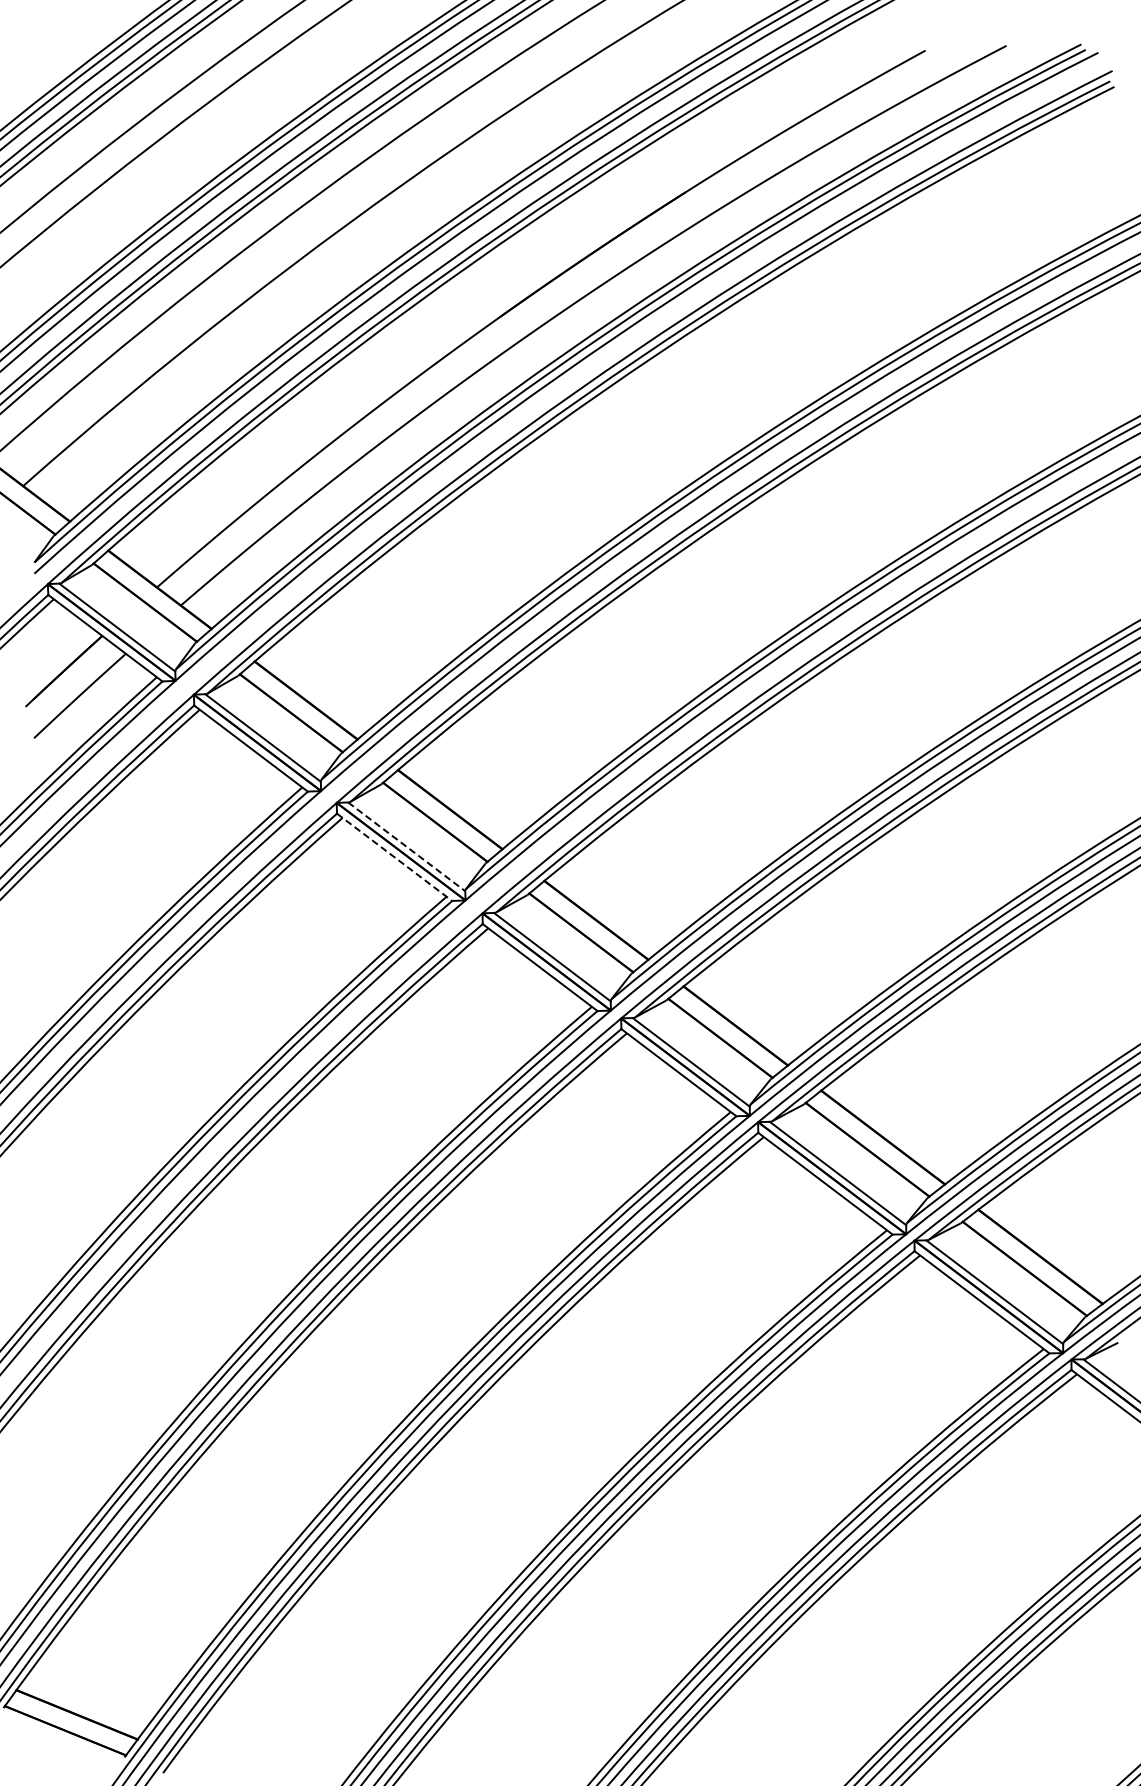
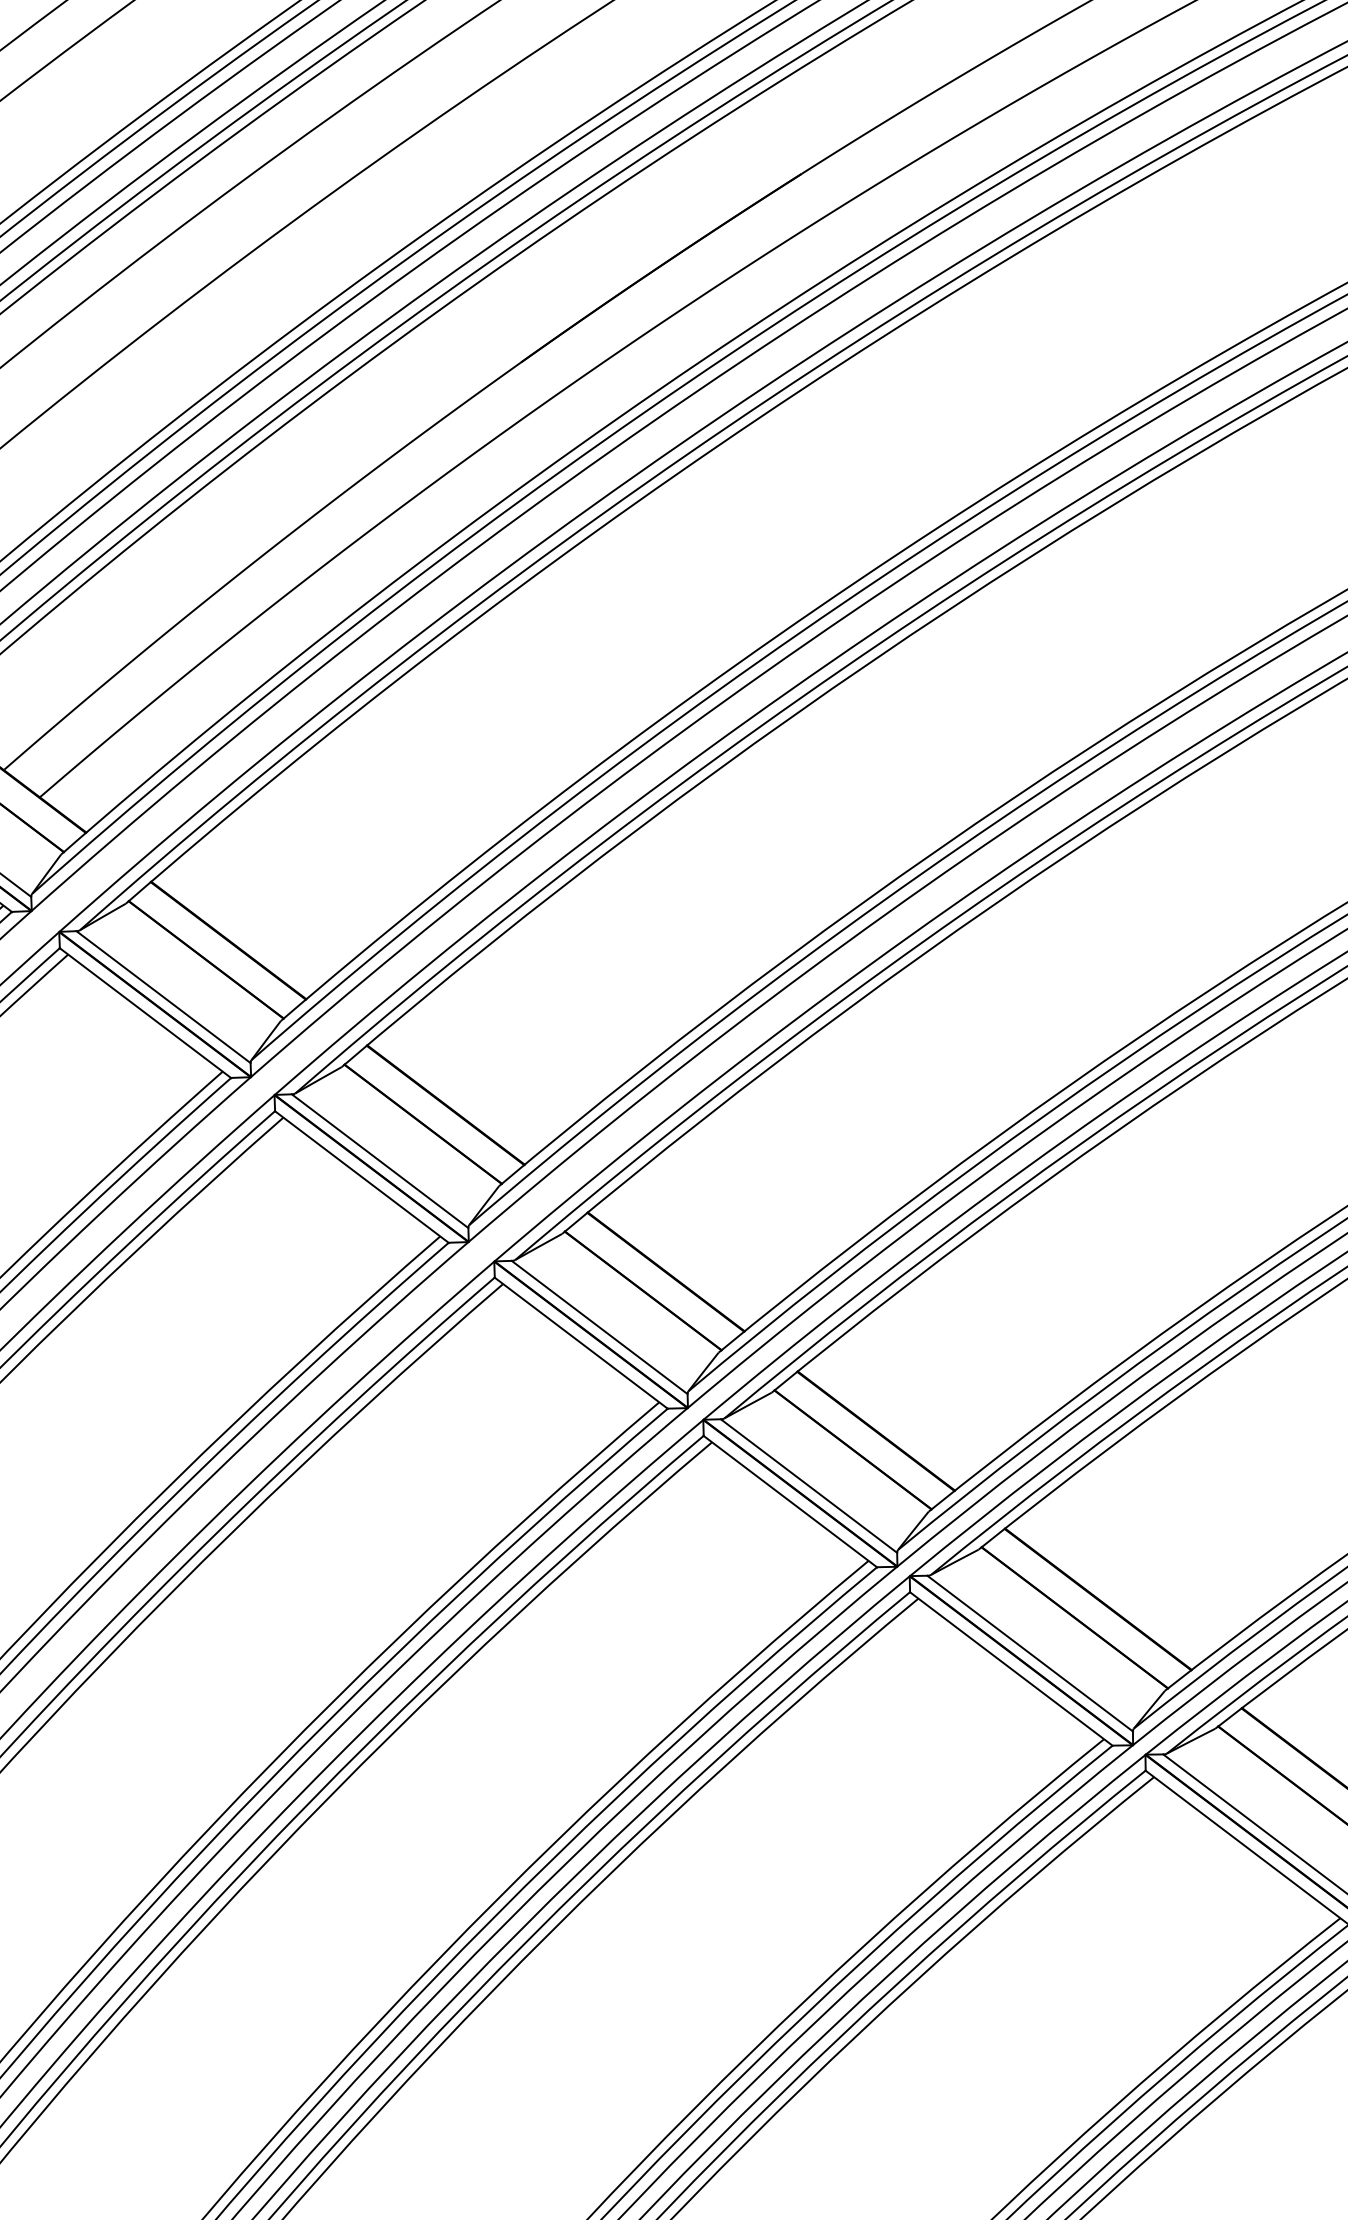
line: (407, 847) -> (381, 1162), dashed -> solid
line: (395, 857) -> (363, 1177), dashed -> solid

